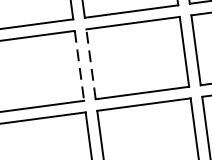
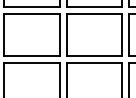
line: (90, 65) -> (66, 35), dashed -> solid
line: (79, 66) -> (59, 35), dashed -> solid

